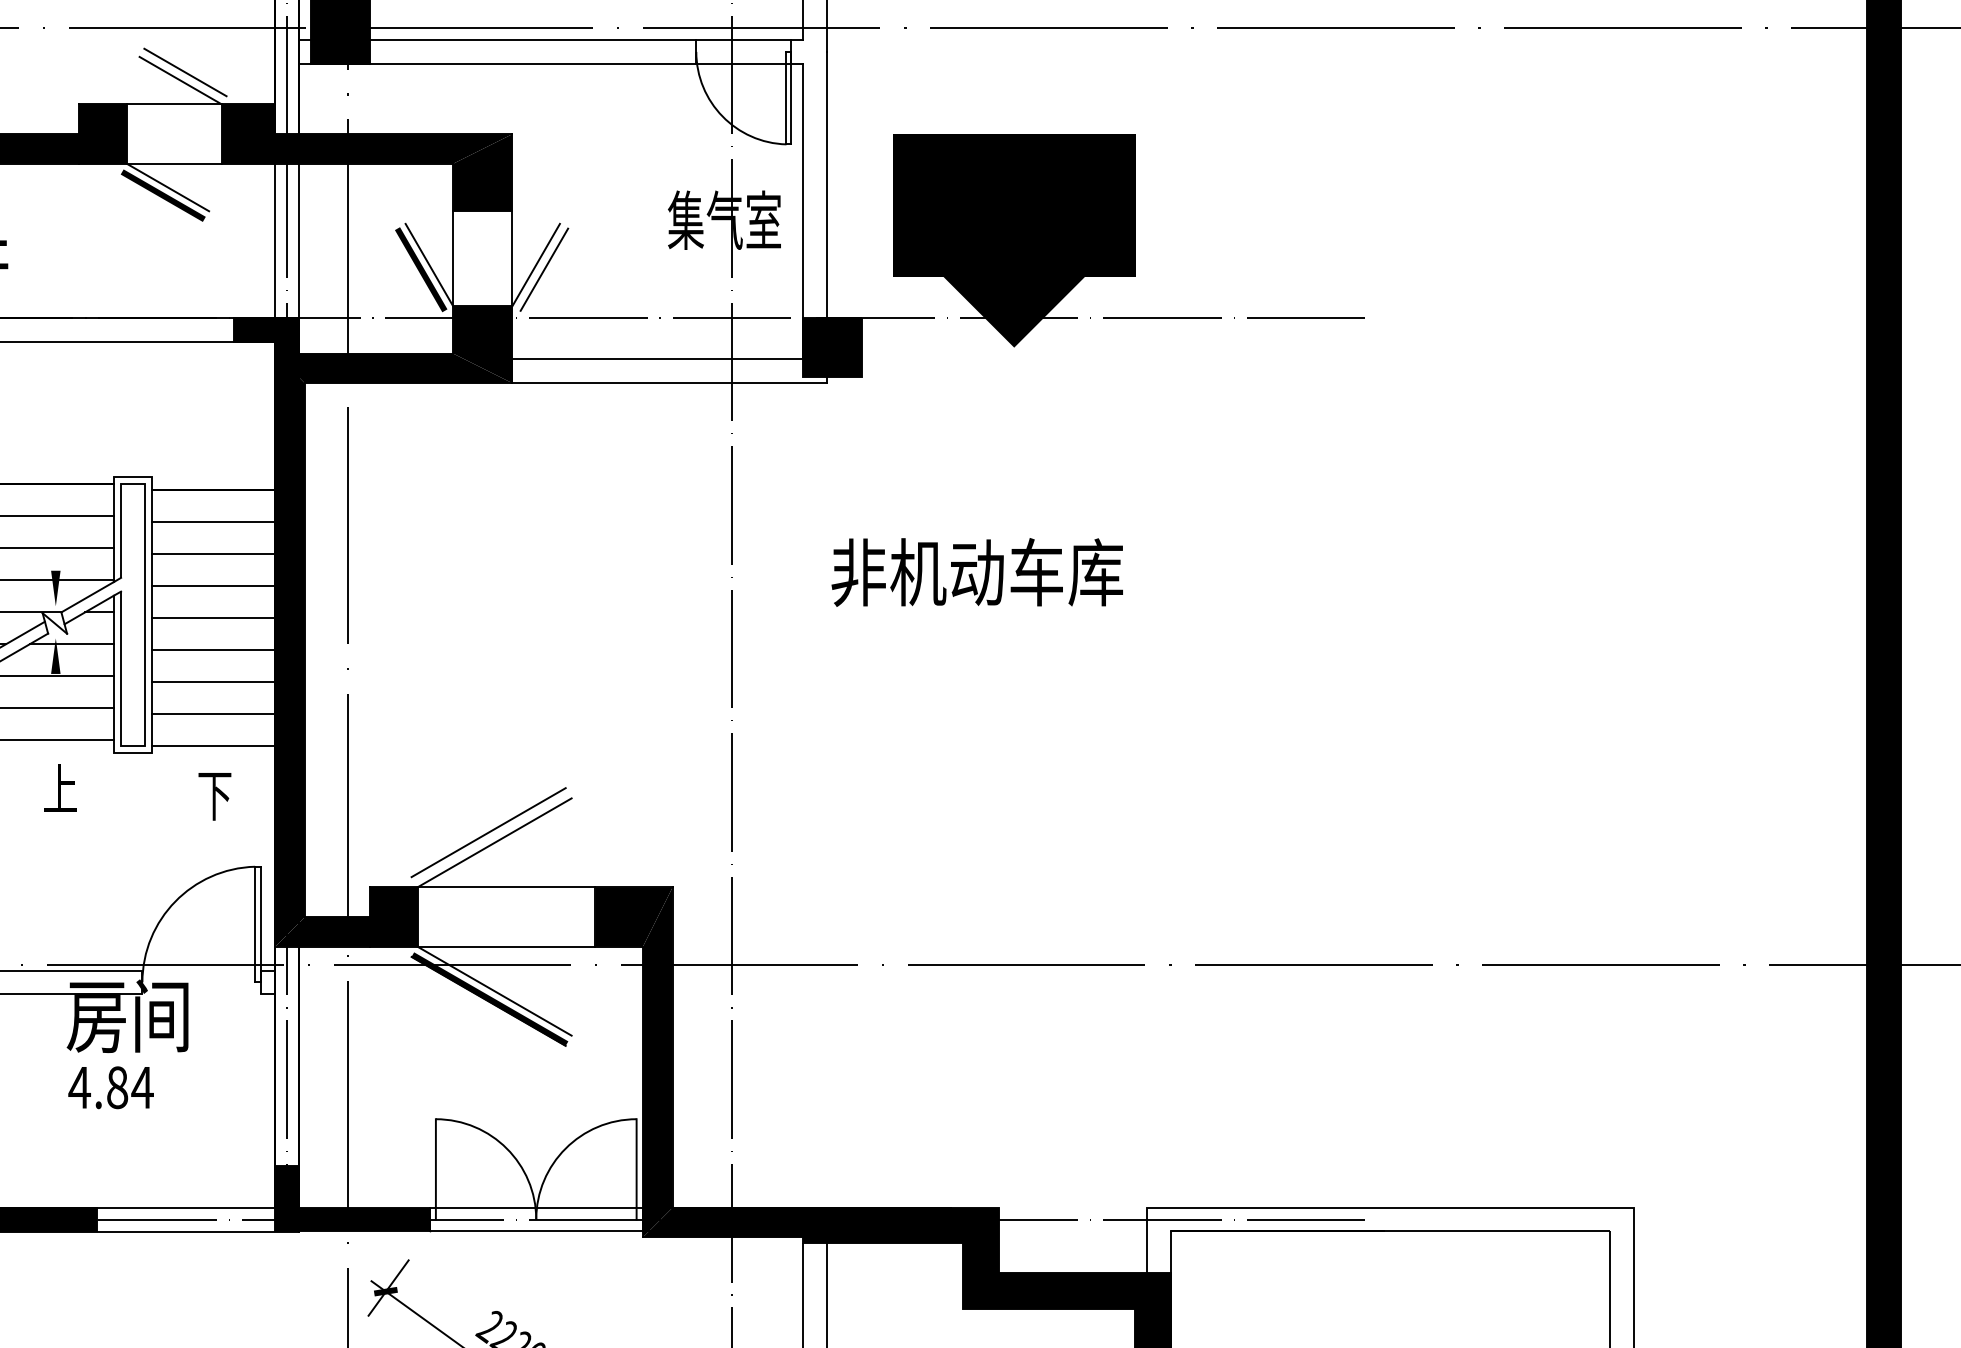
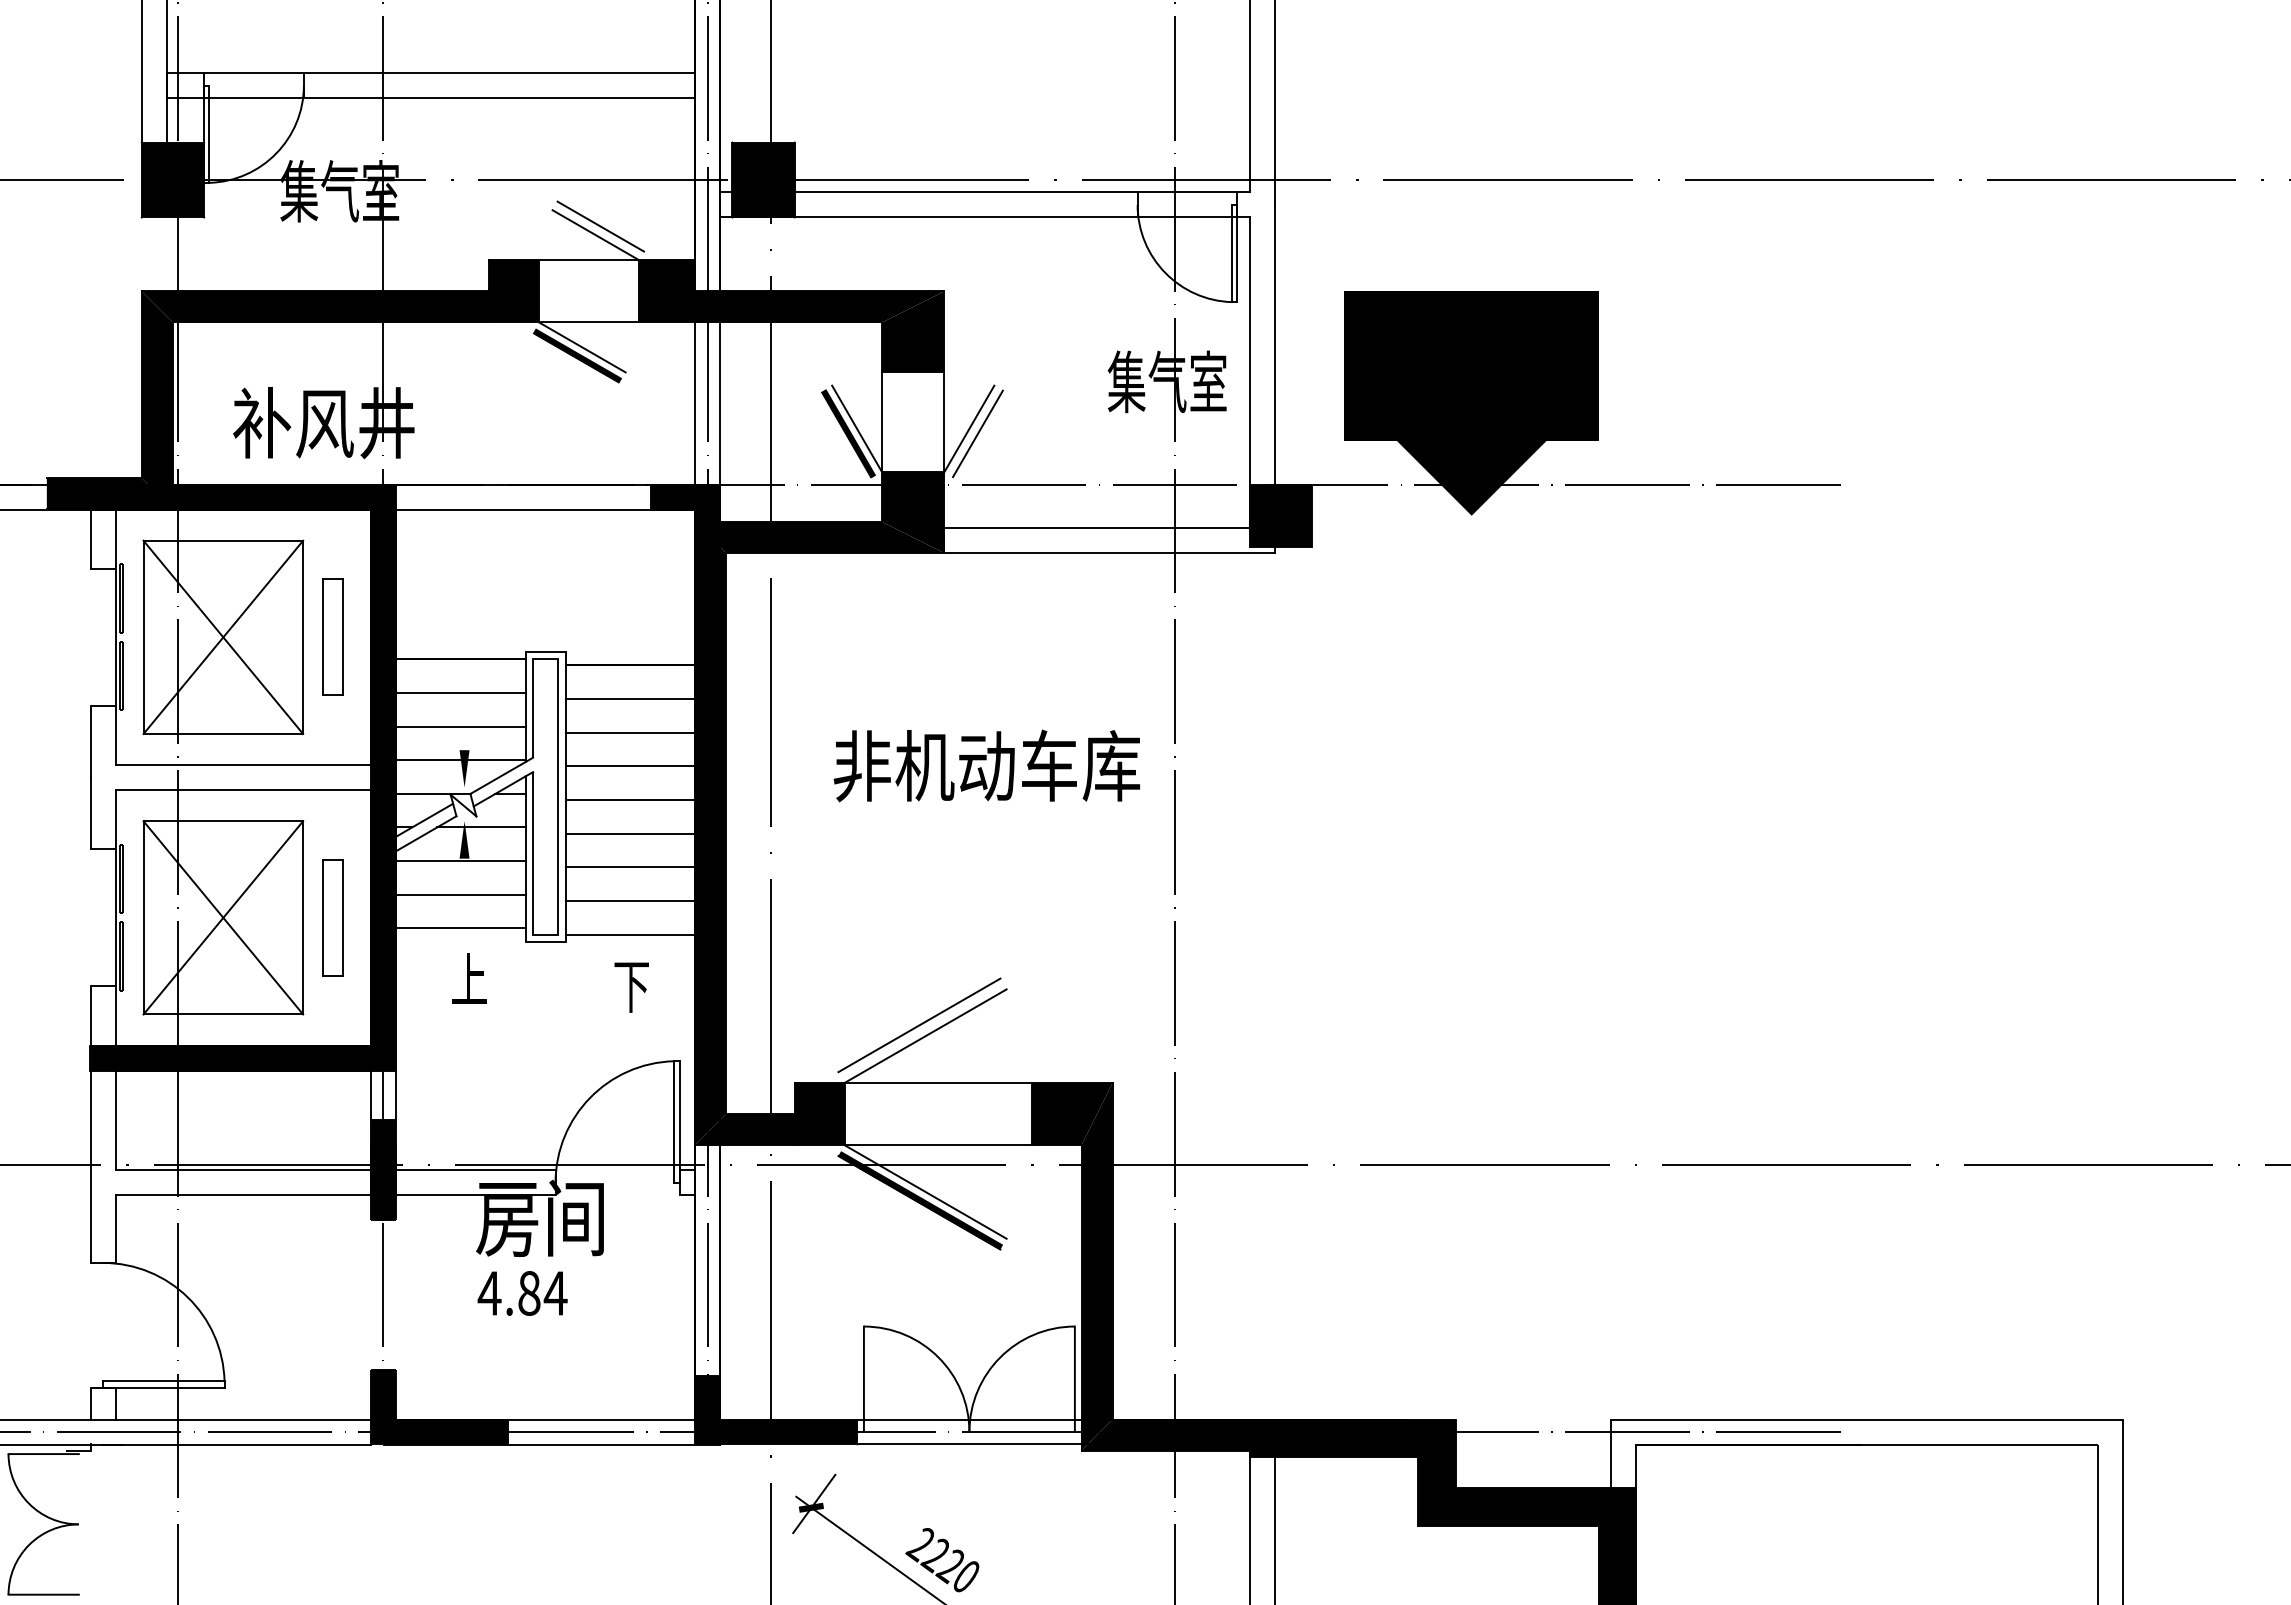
text: (976, 571) -> (986, 765), moved

